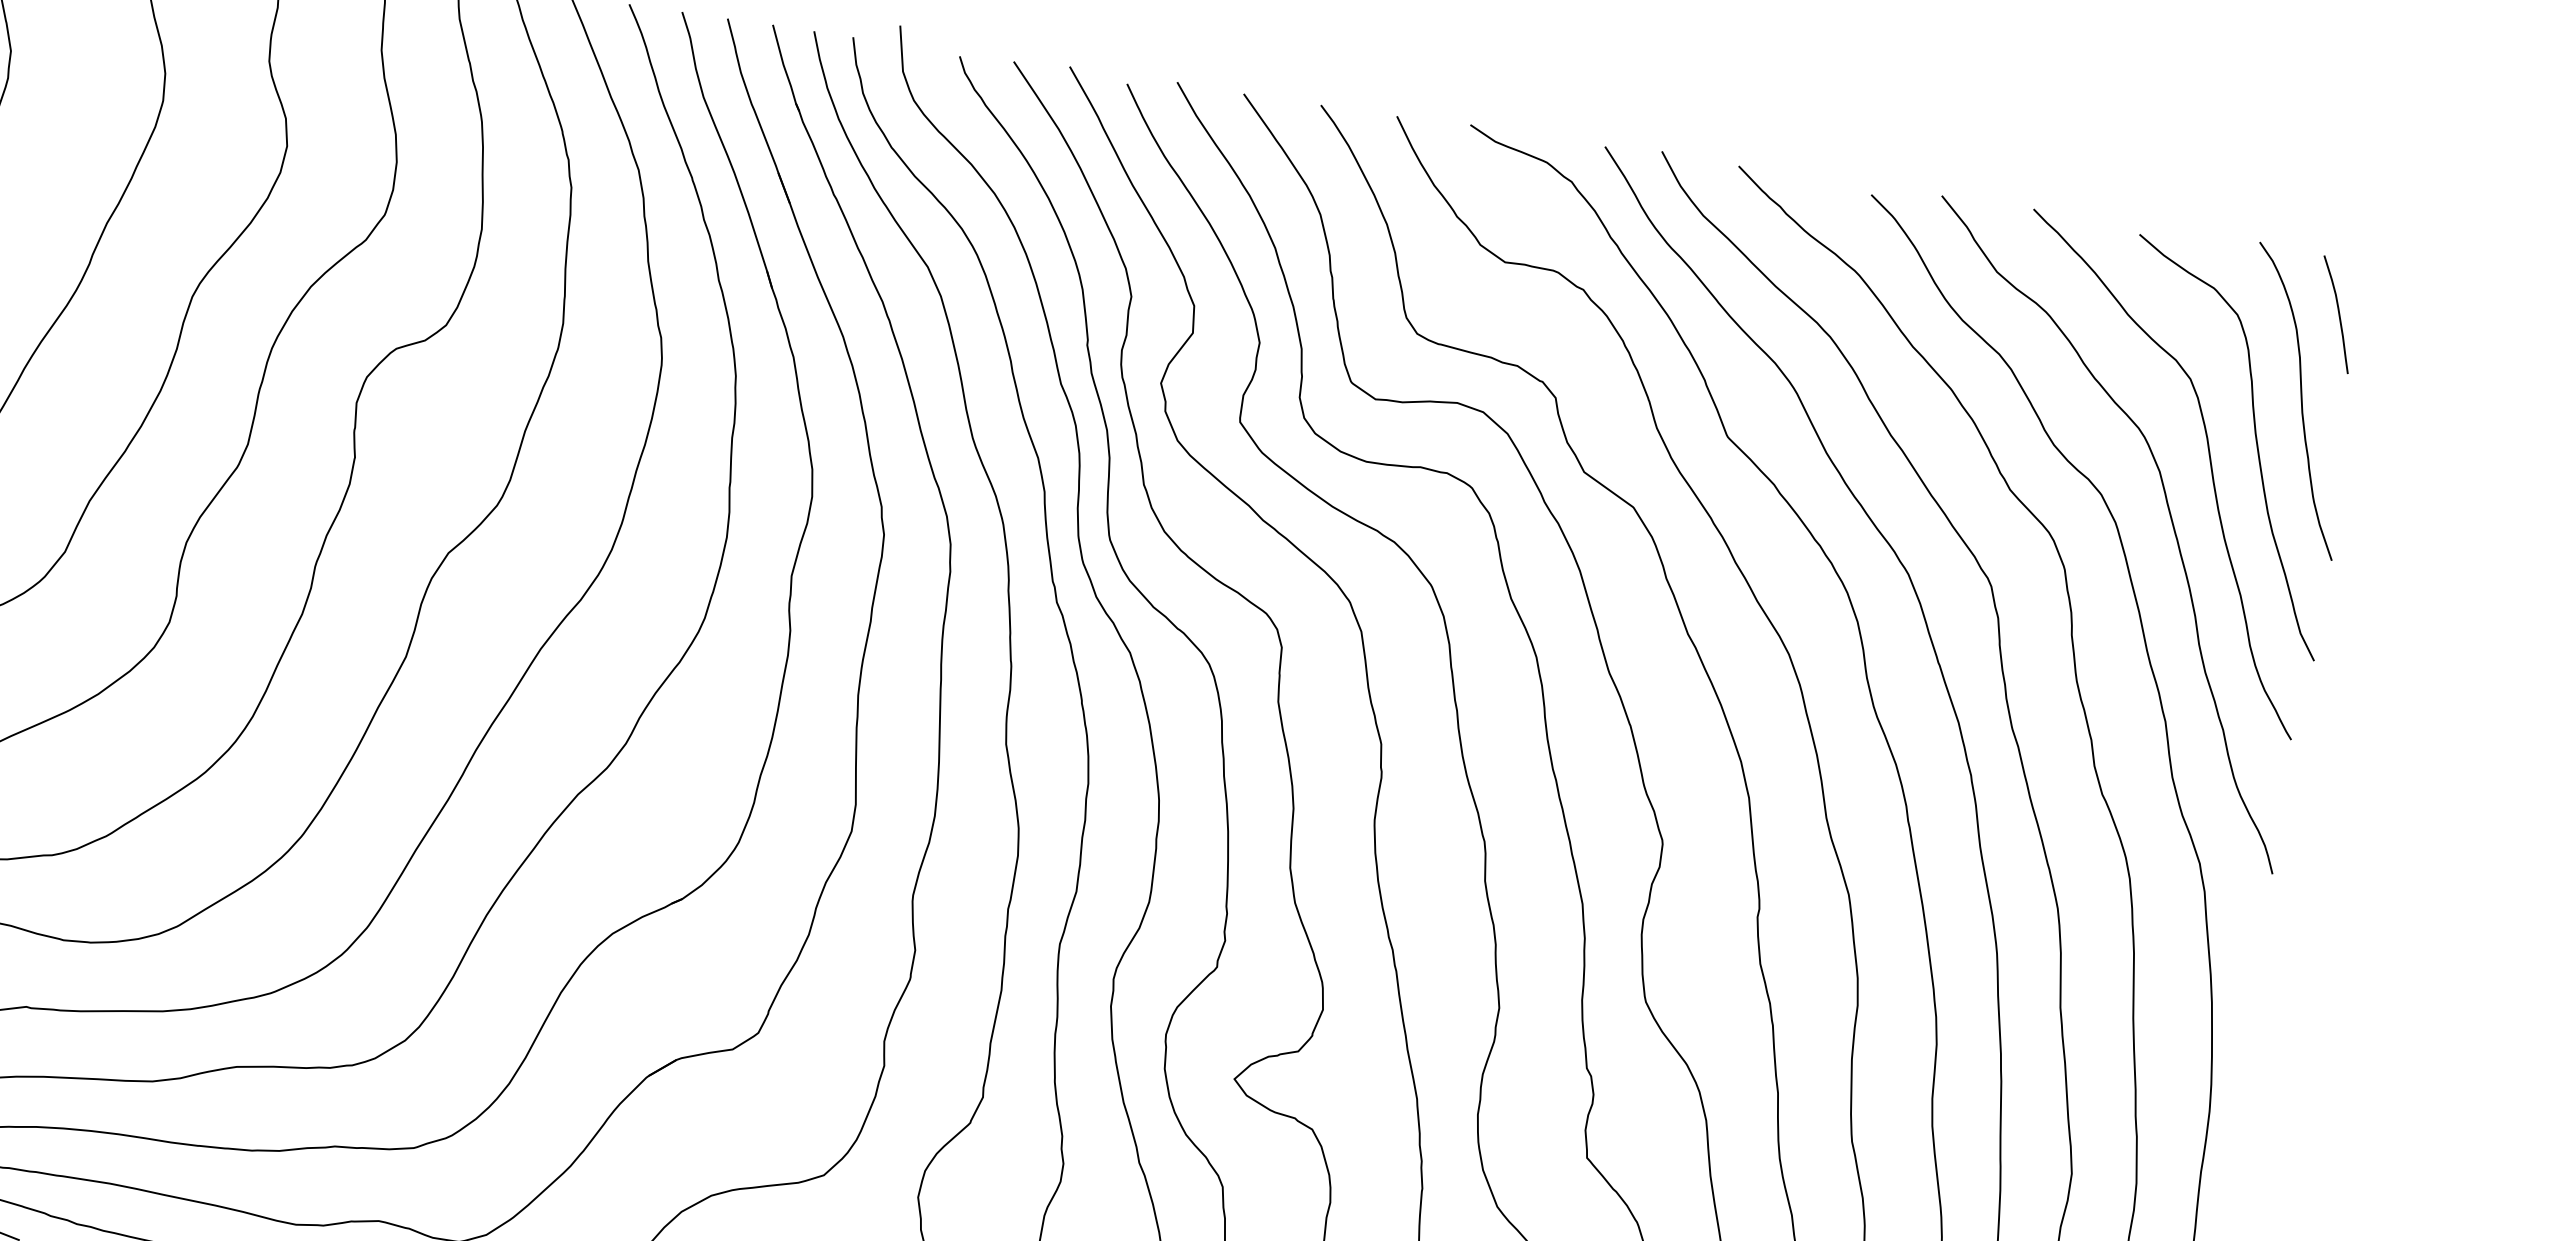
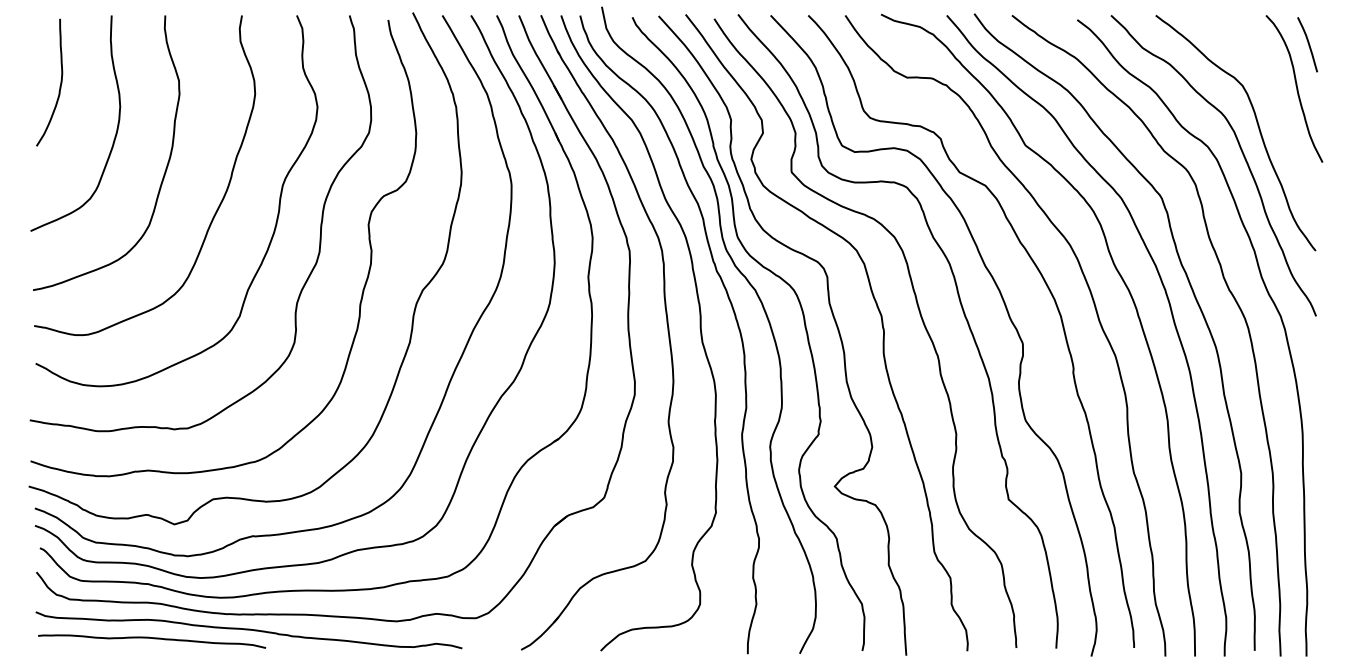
curve: (2254, 442) -> (1277, 111), removed

